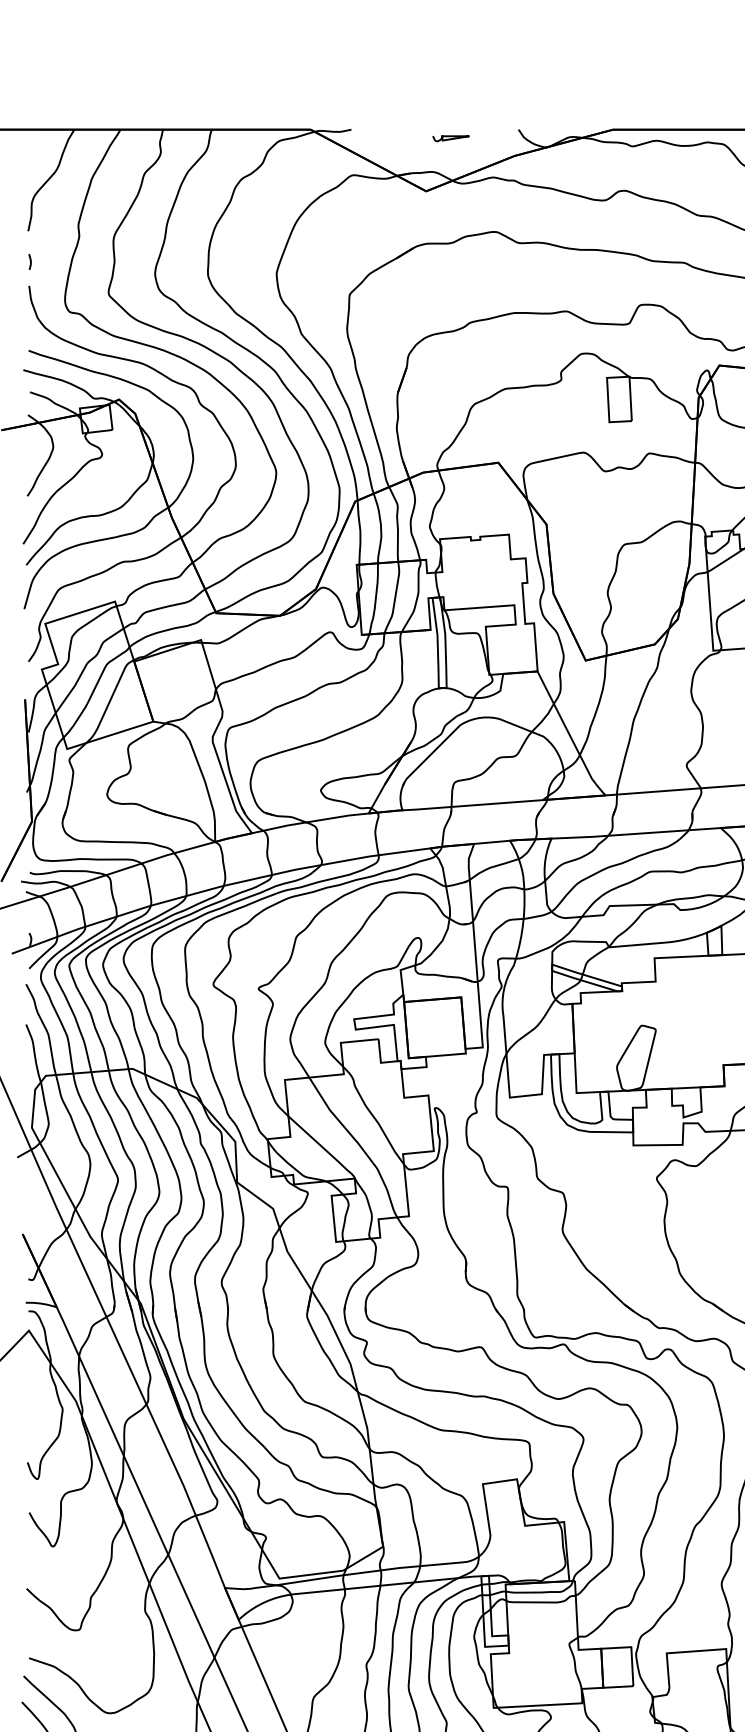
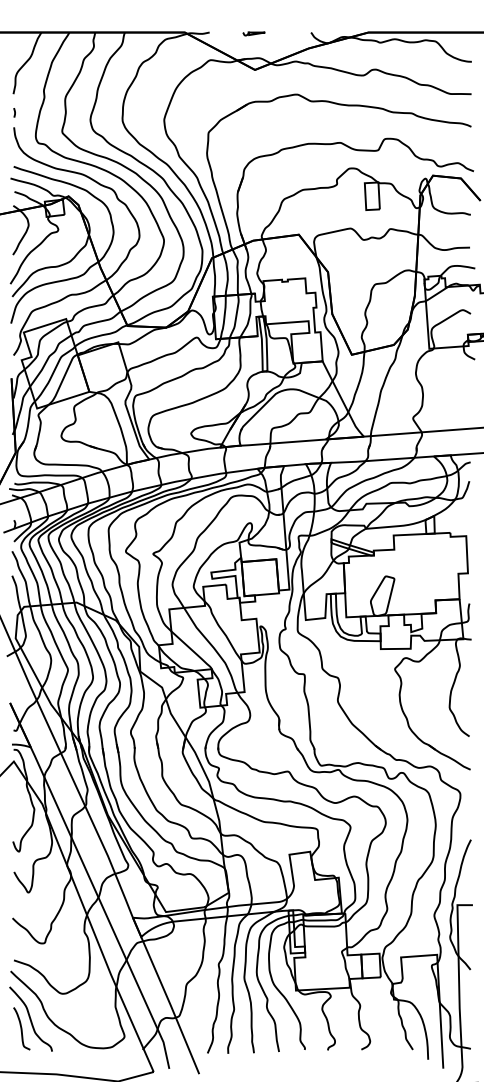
part: (450, 137) -> (253, 33), moved

